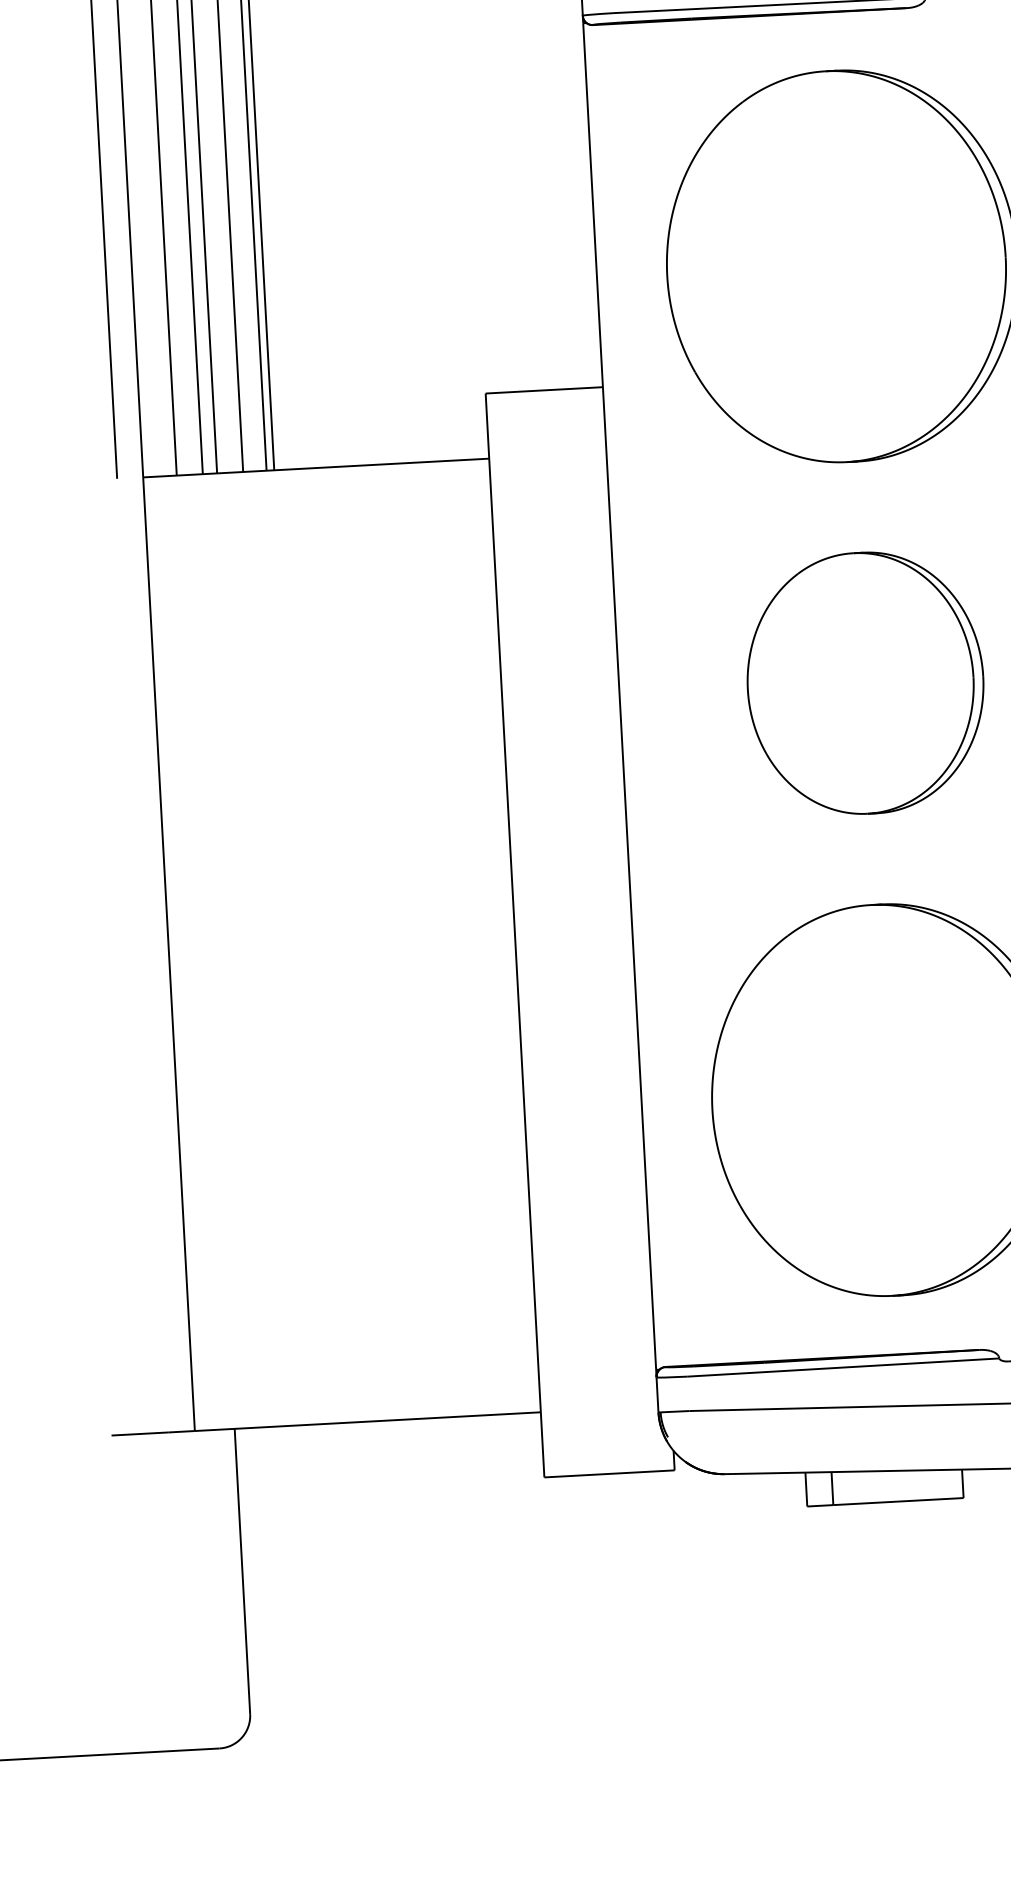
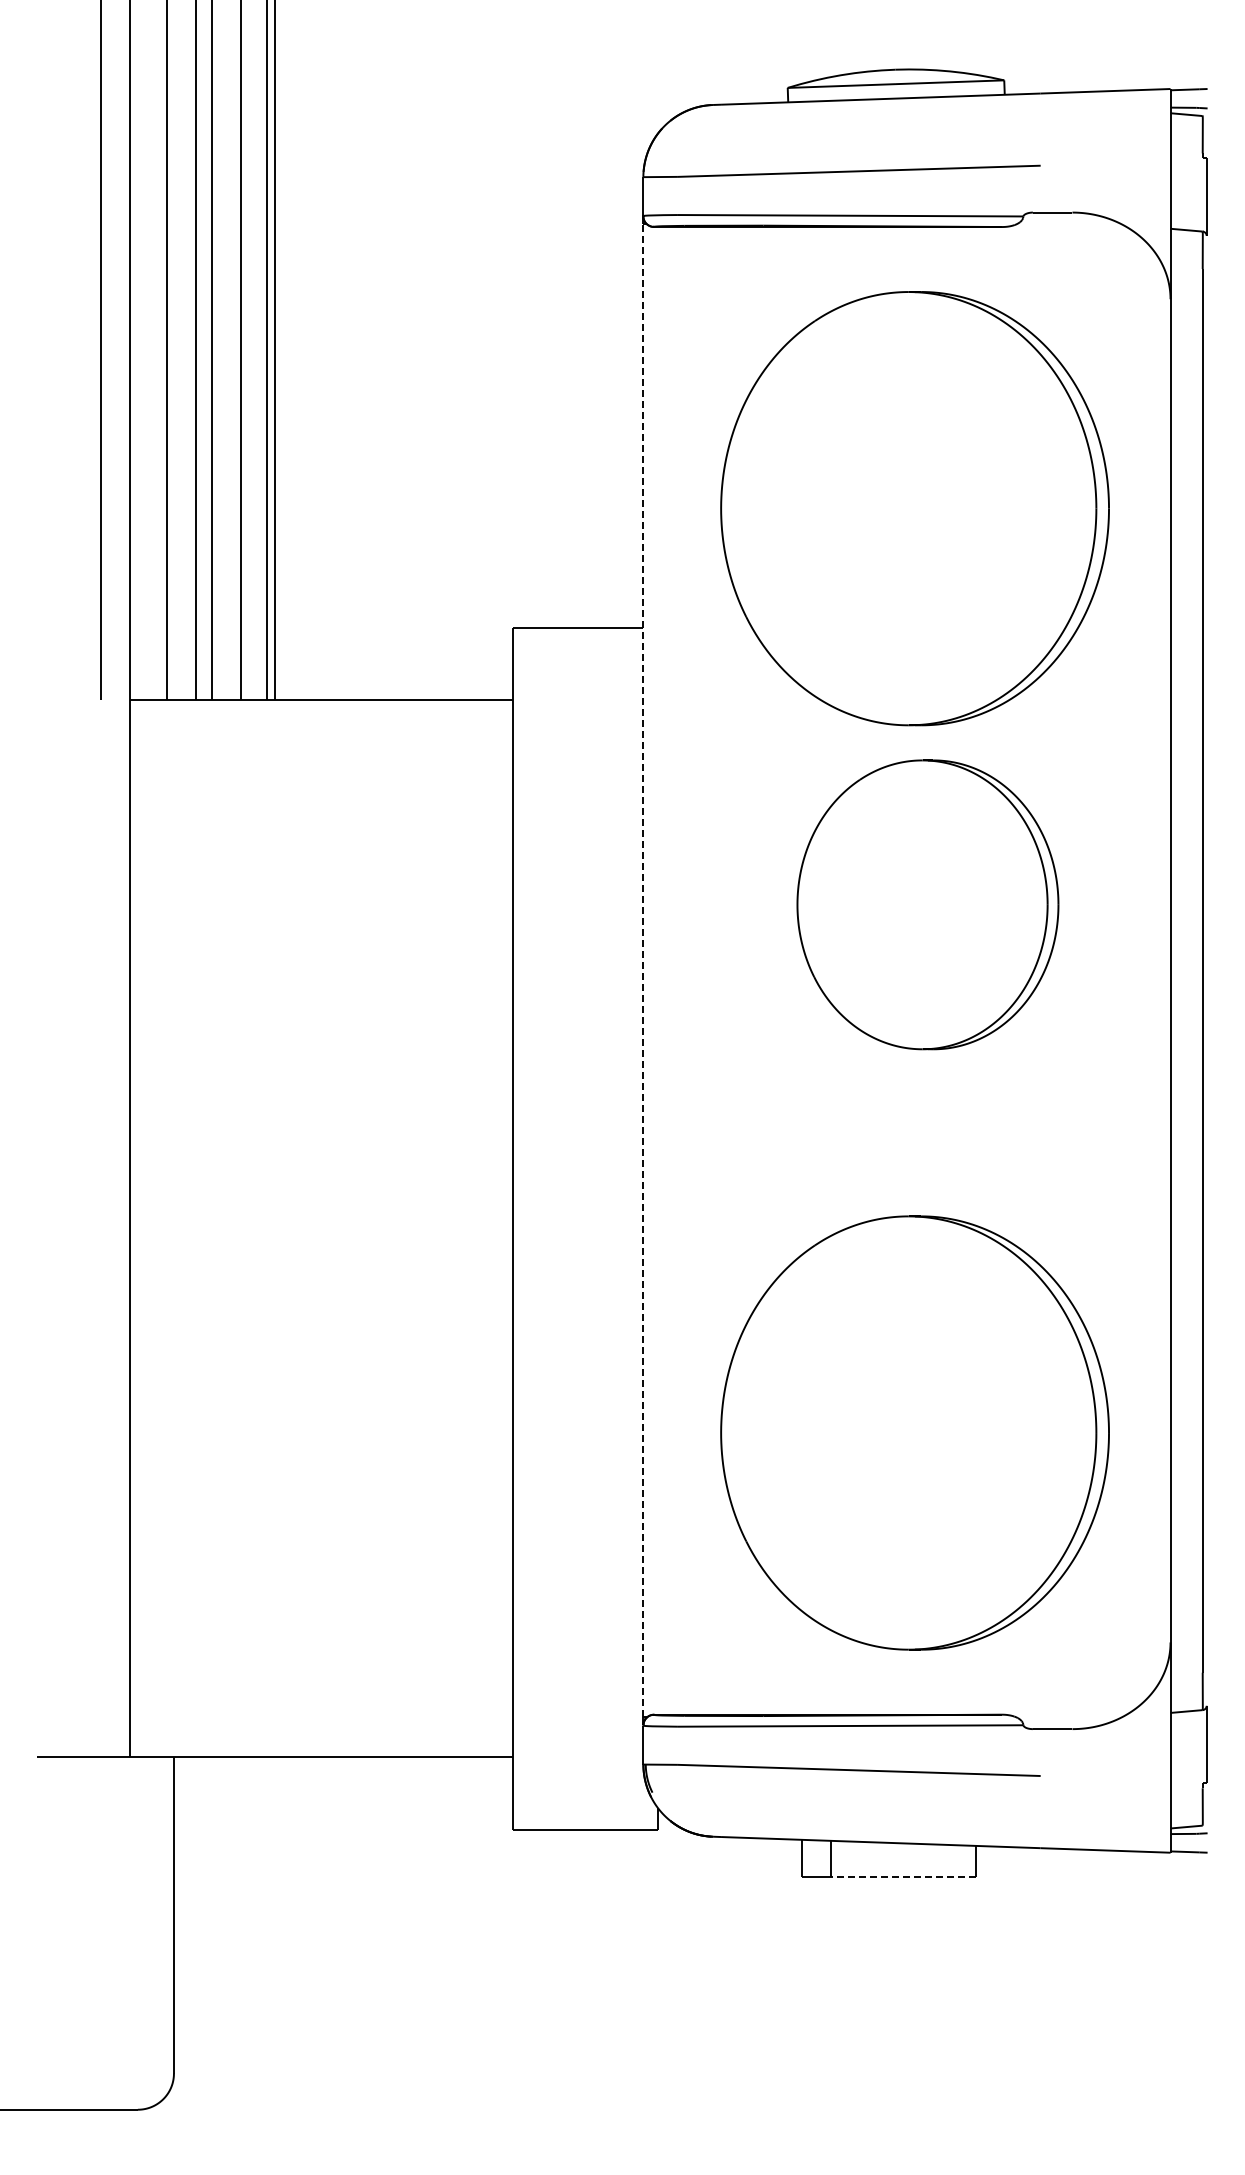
part: (865, 682) -> (927, 904), moved
line: (619, 696) -> (643, 970), solid -> dashed
line: (897, 1501) -> (902, 1877), solid -> dashed

